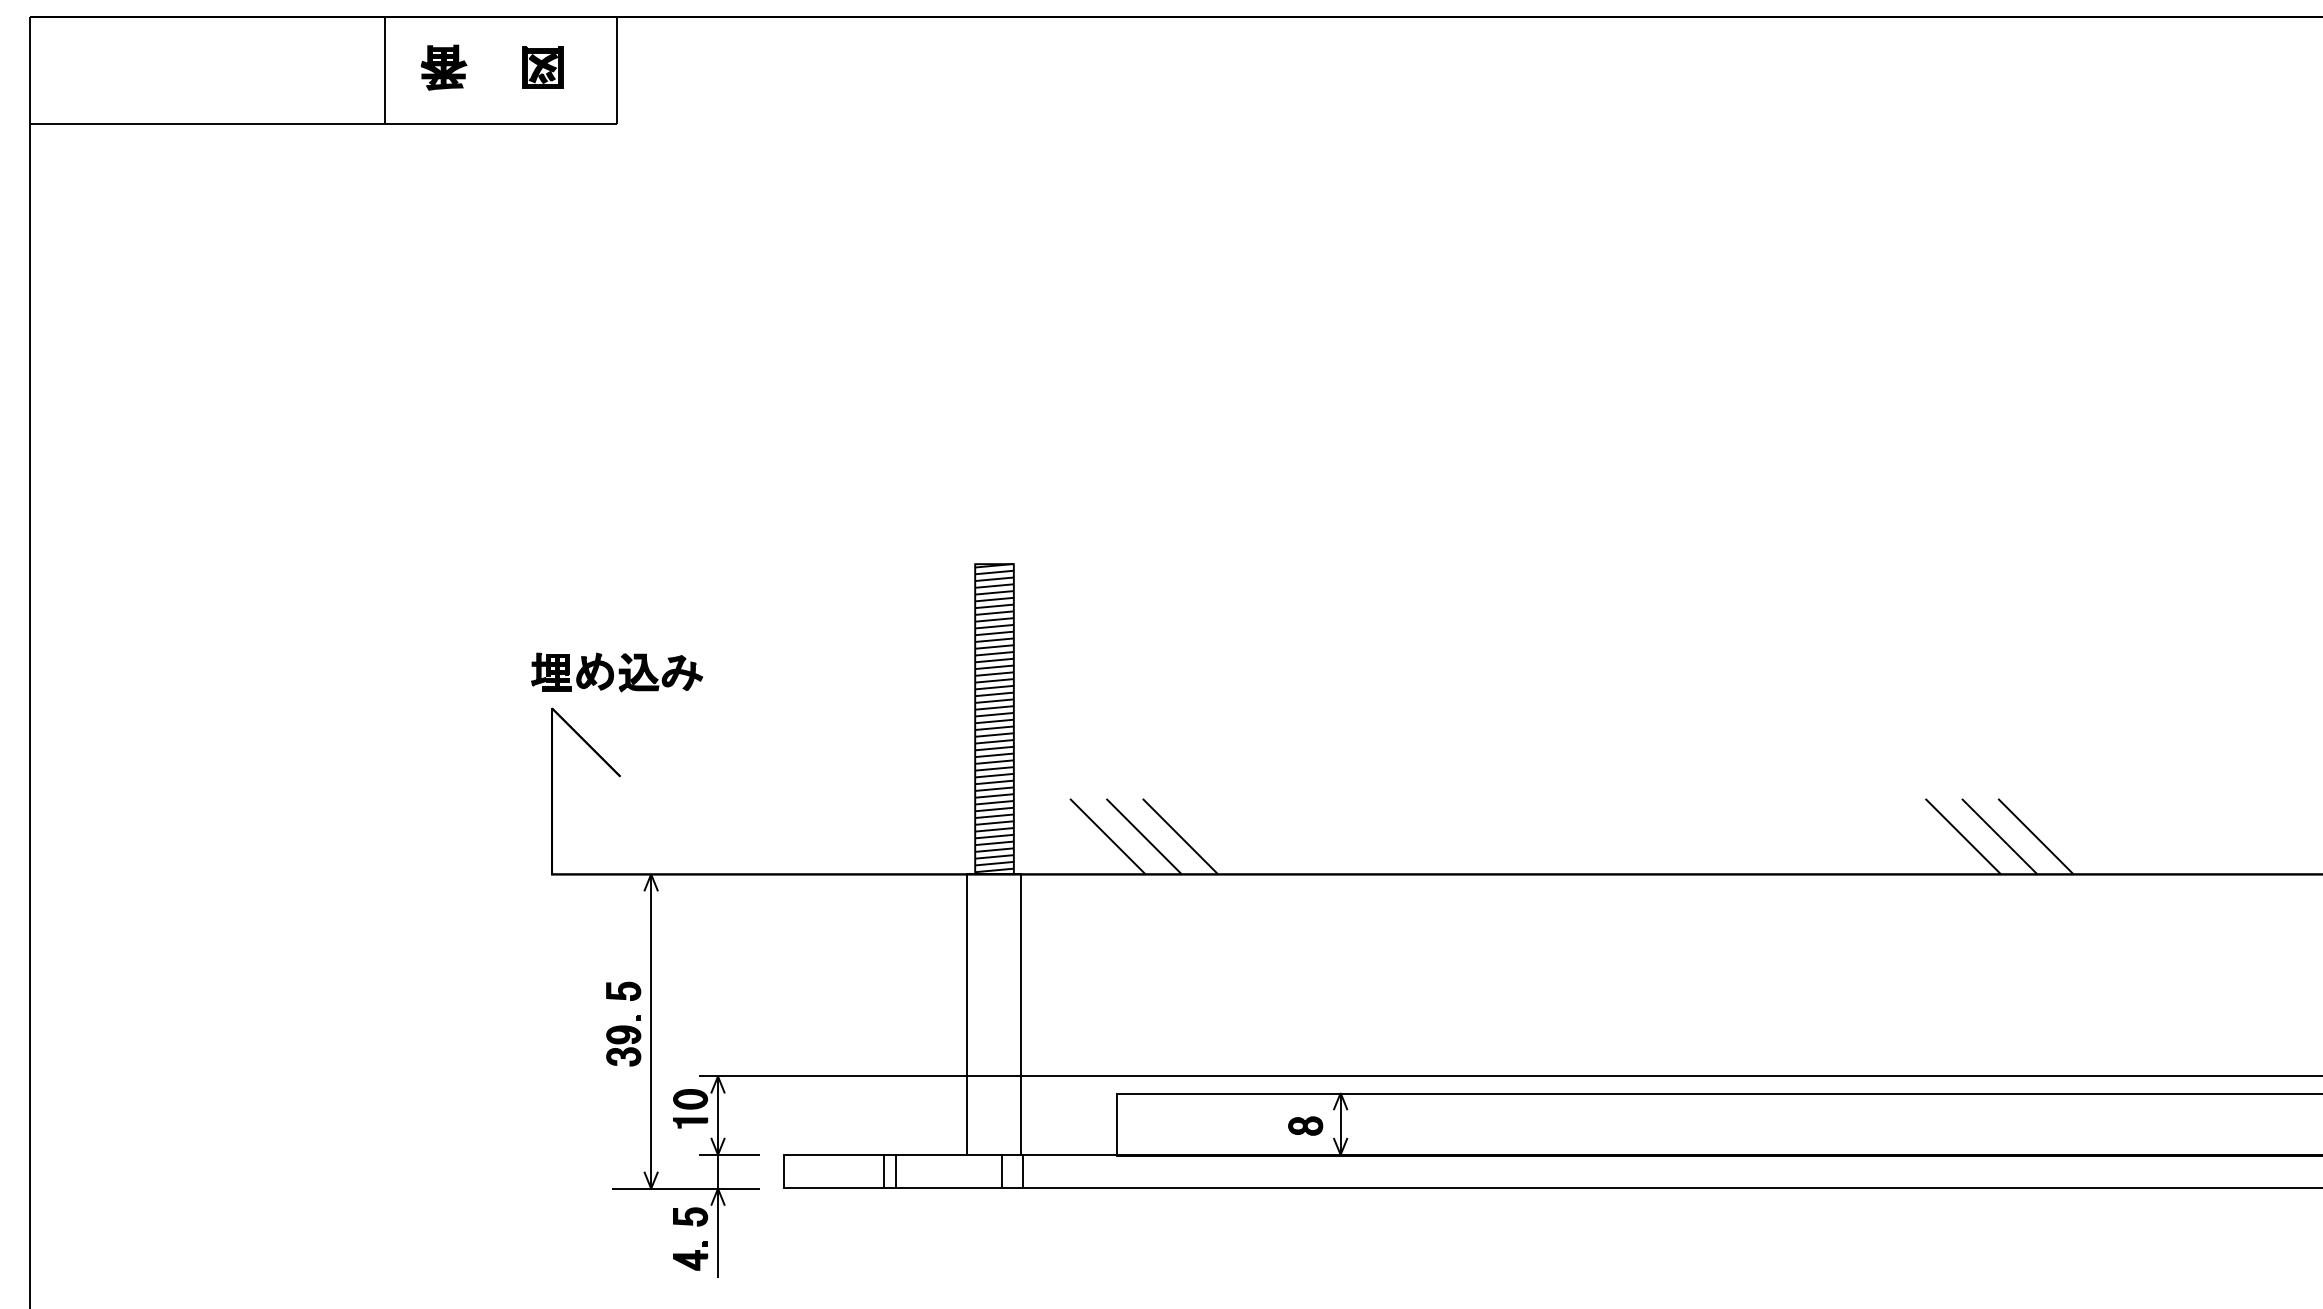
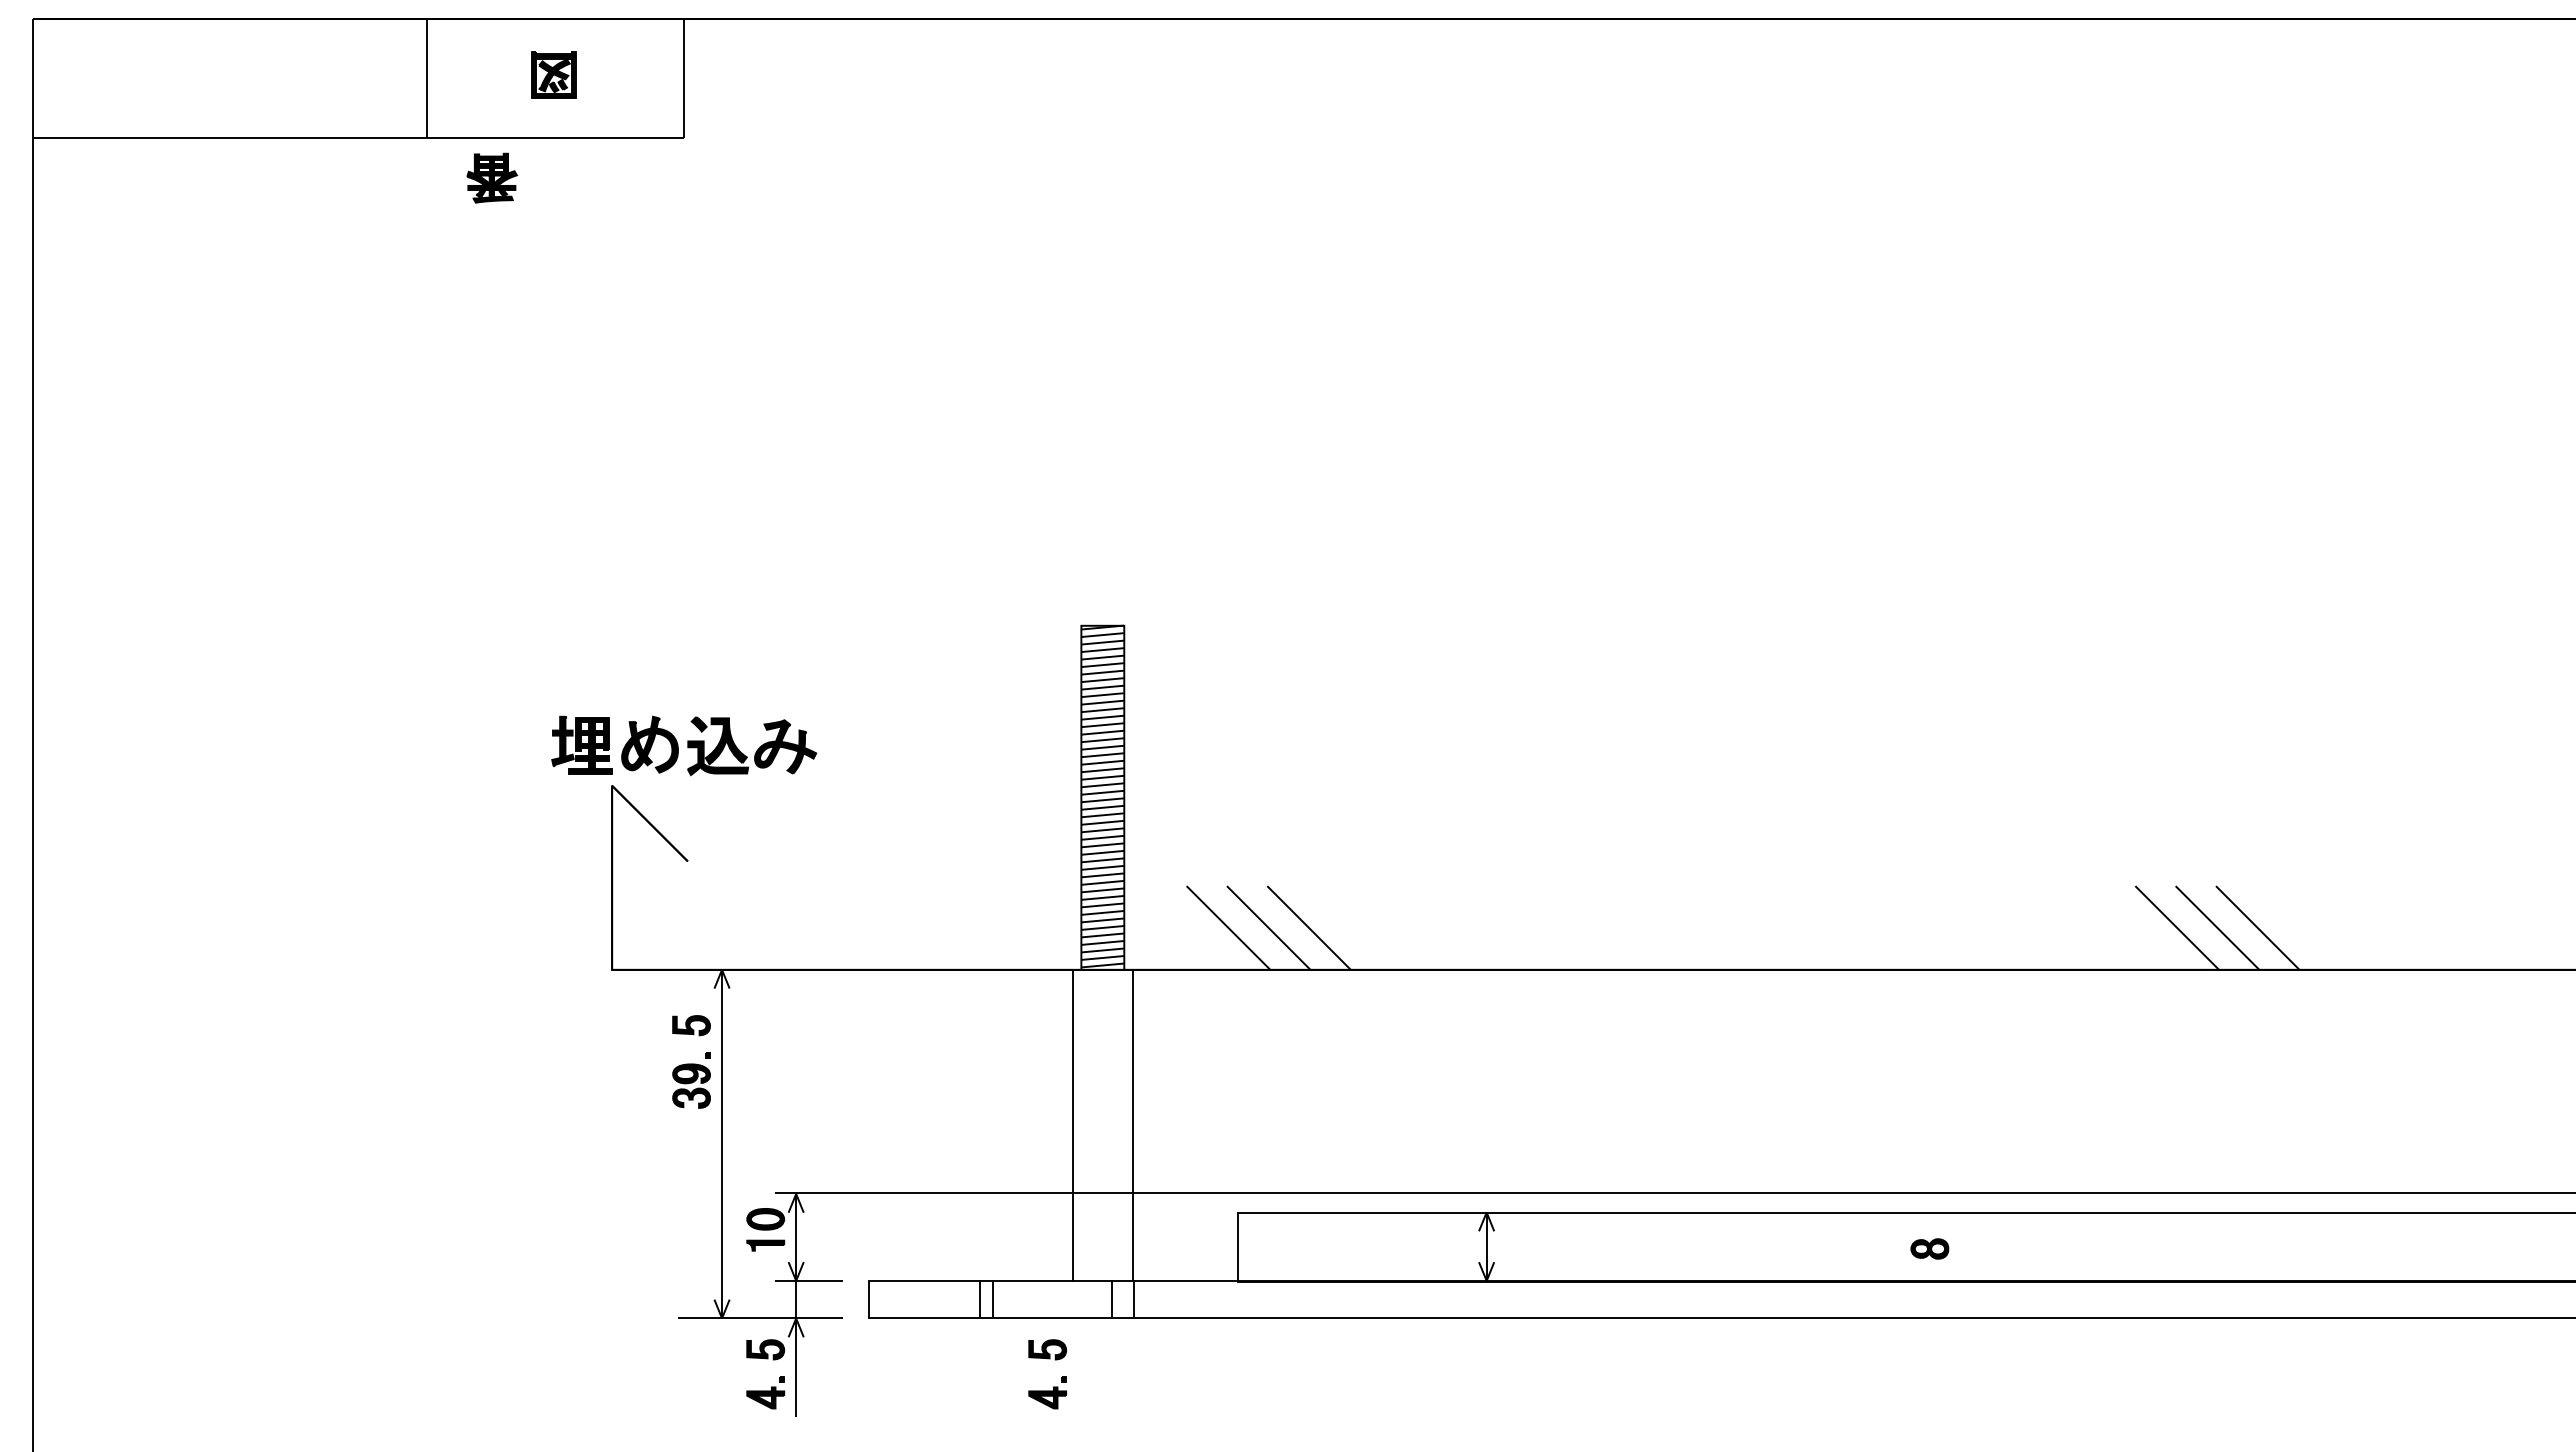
part: (443, 67) -> (491, 177), moved
part: (542, 67) -> (553, 74), moved
part: (617, 672) -> (684, 745), size x1.4
part: (623, 1023) -> (691, 1061), moved
part: (1305, 1125) -> (1929, 1248), moved
part: (950, 1250) -> (1053, 1386), added

